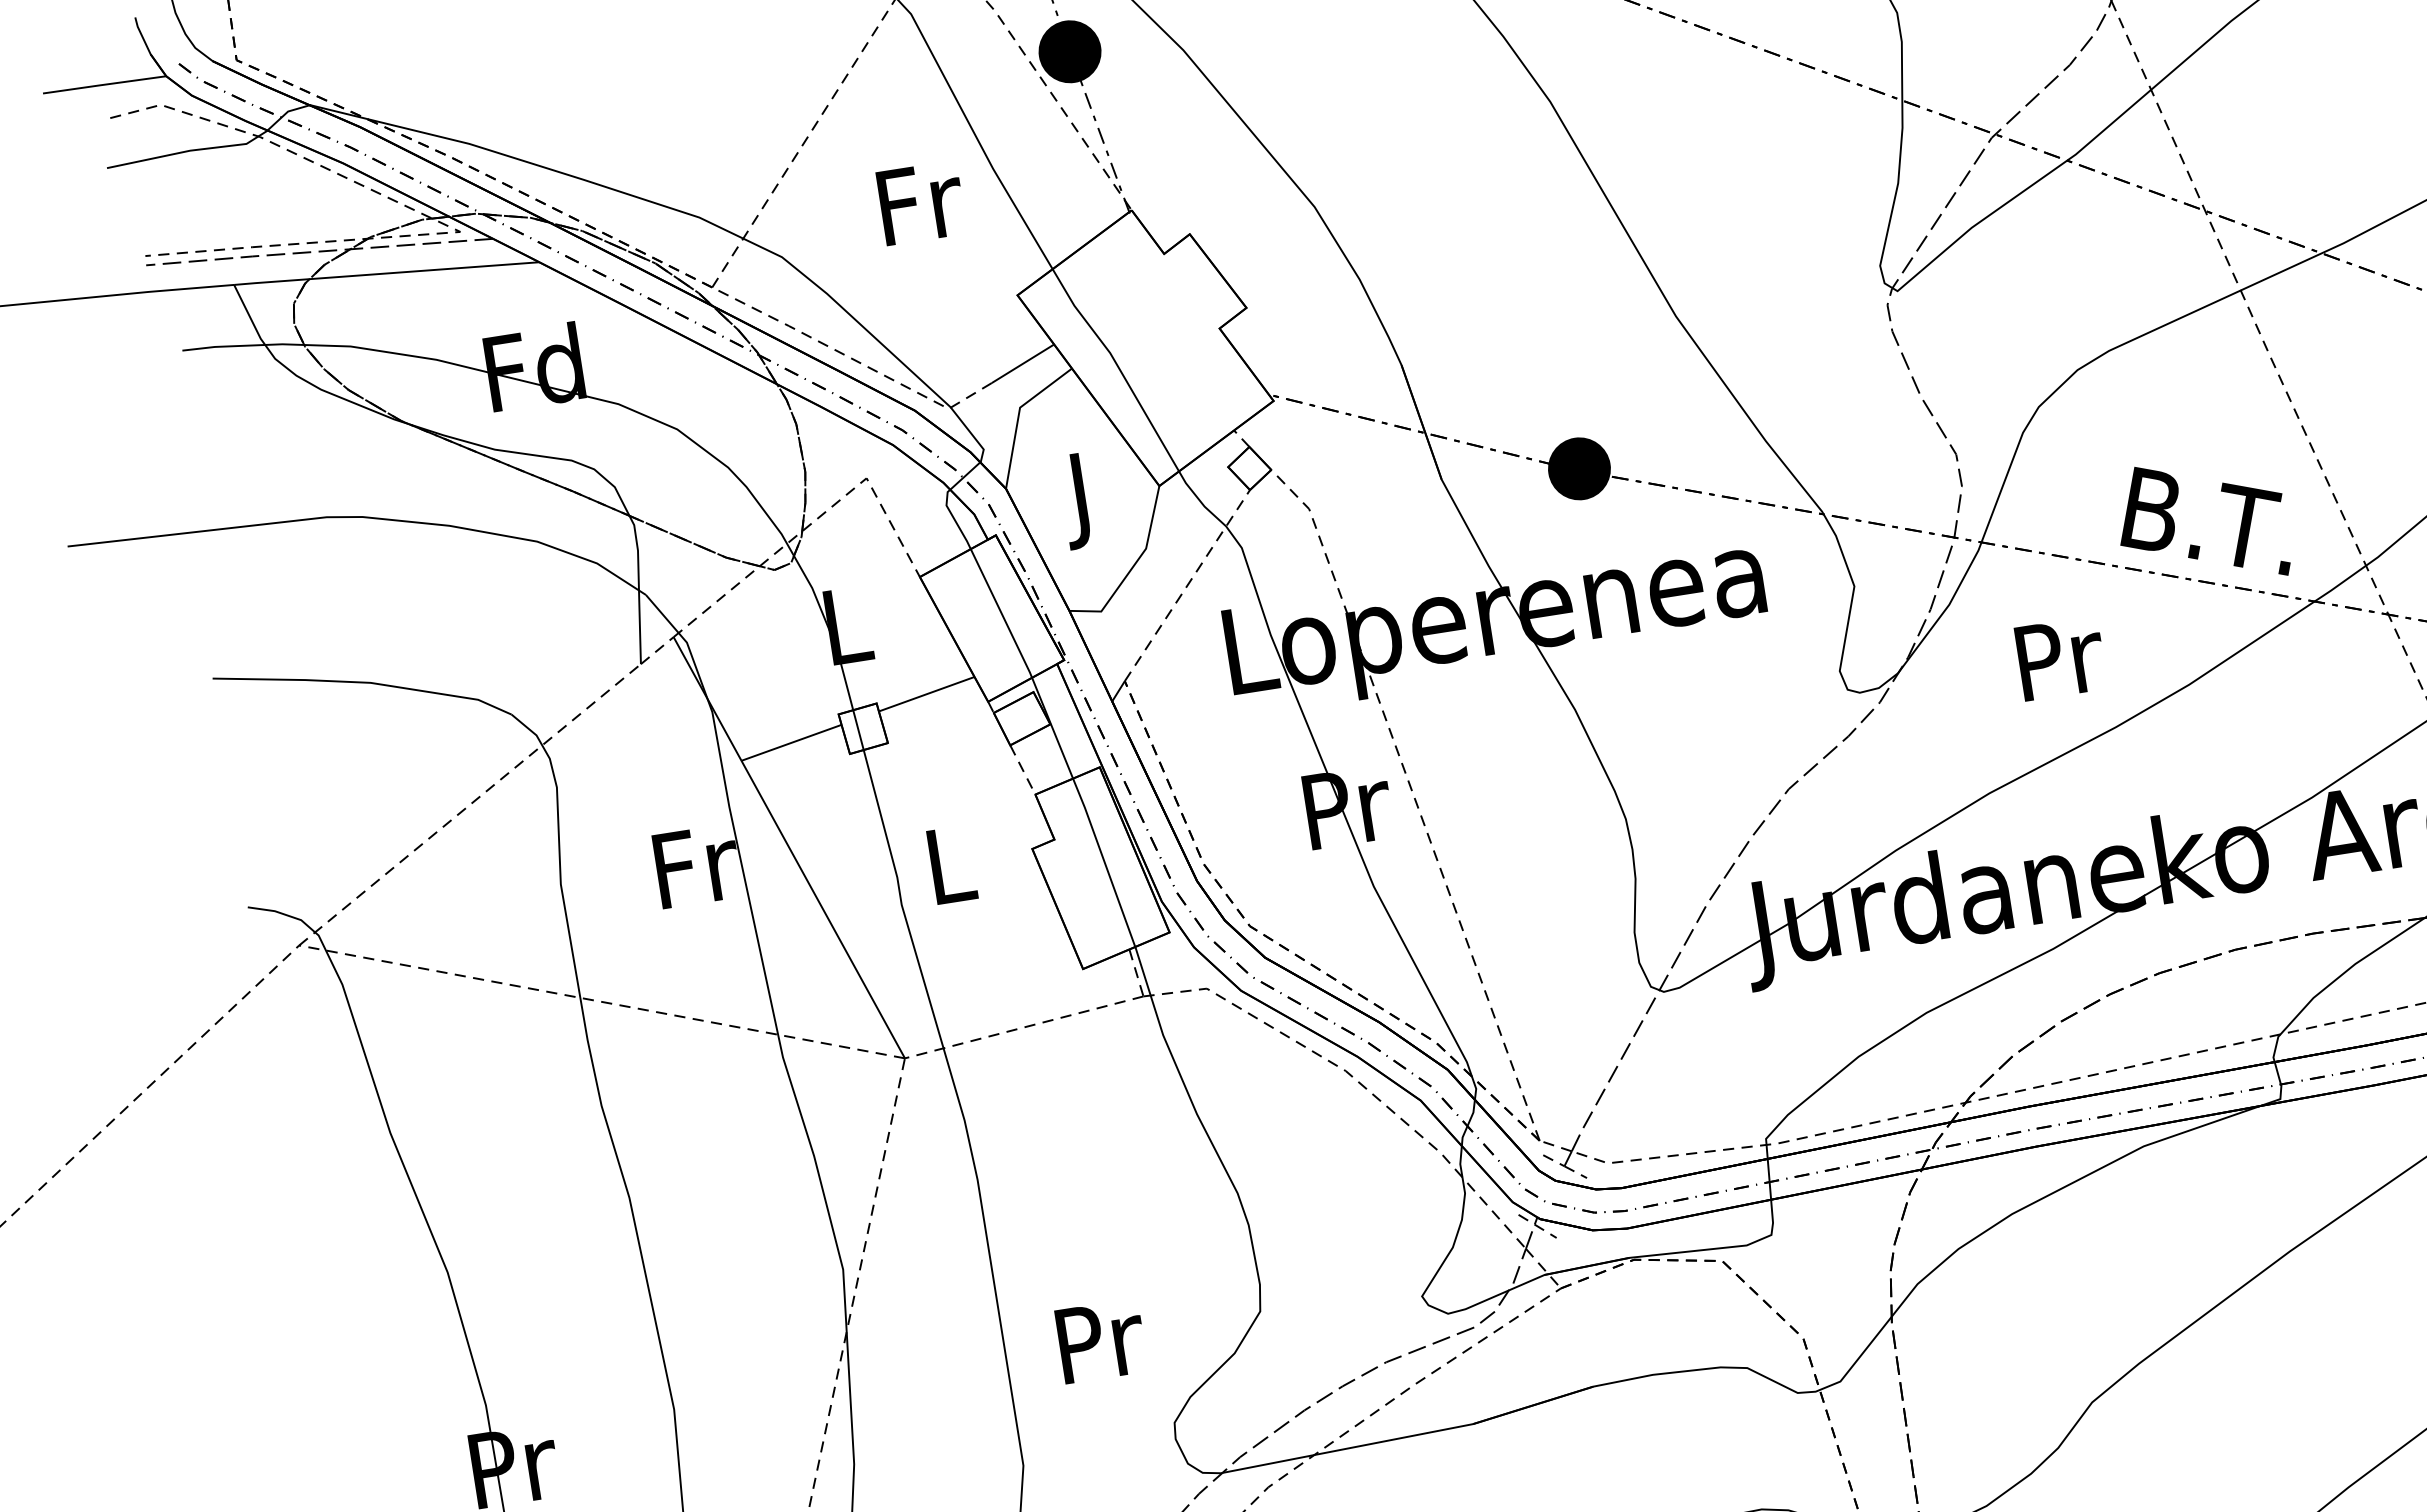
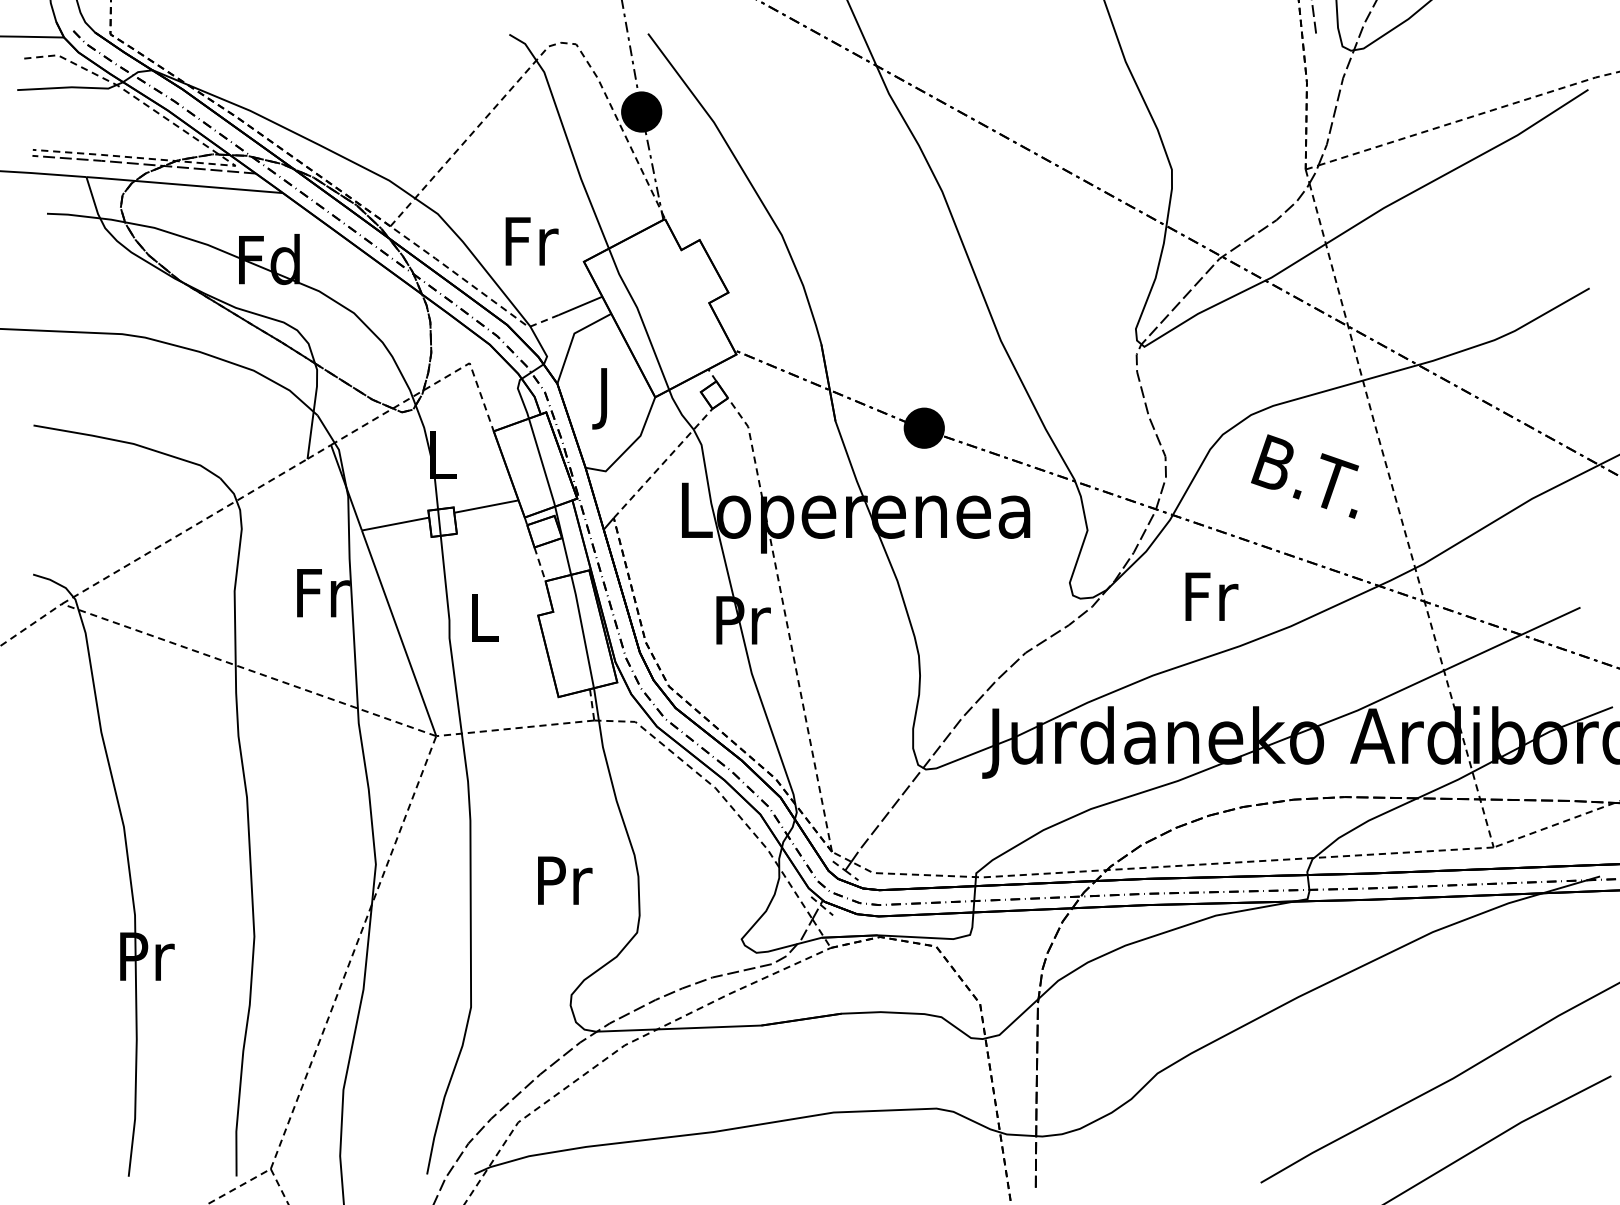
text: (920, 203) -> (531, 241), moved
text: (2201, 522) -> (1304, 476), moved
text: (2060, 657) -> (1211, 596), Pr -> Fr
text: (1101, 1340) -> (565, 880), moved

